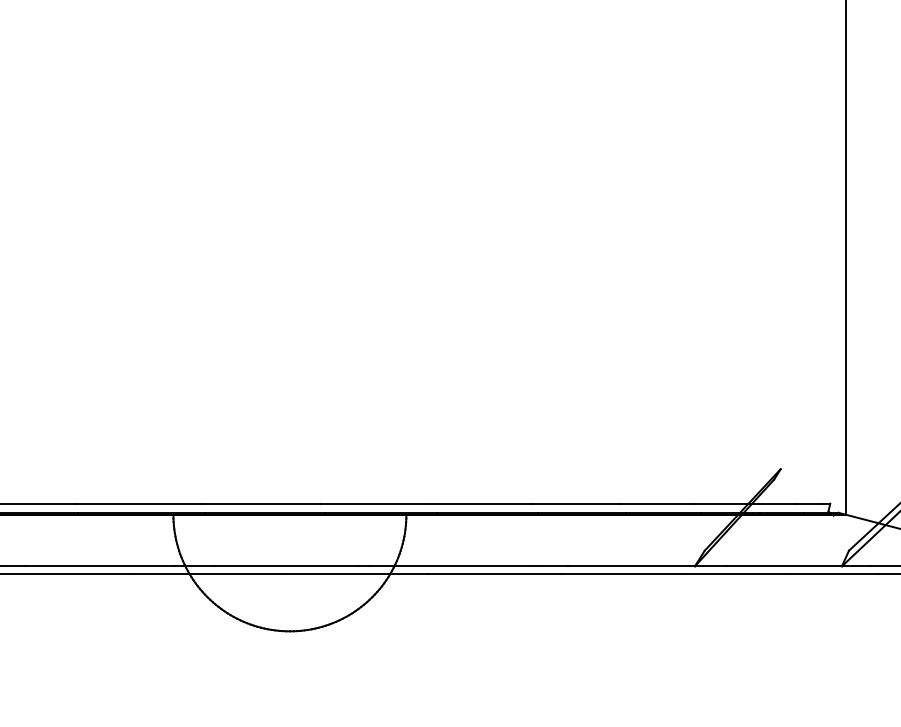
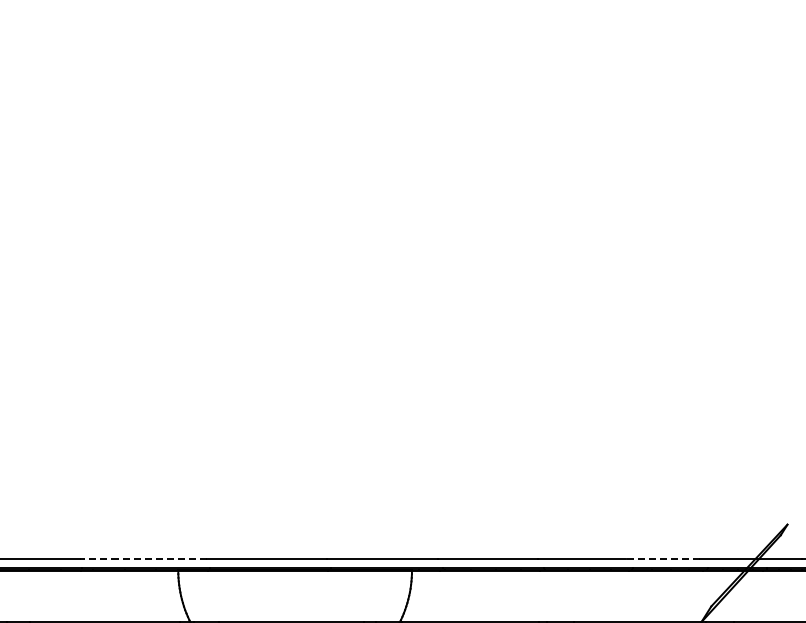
line: (138, 503) -> (143, 559), solid -> dashed
line: (656, 503) -> (662, 559), solid -> dashed

